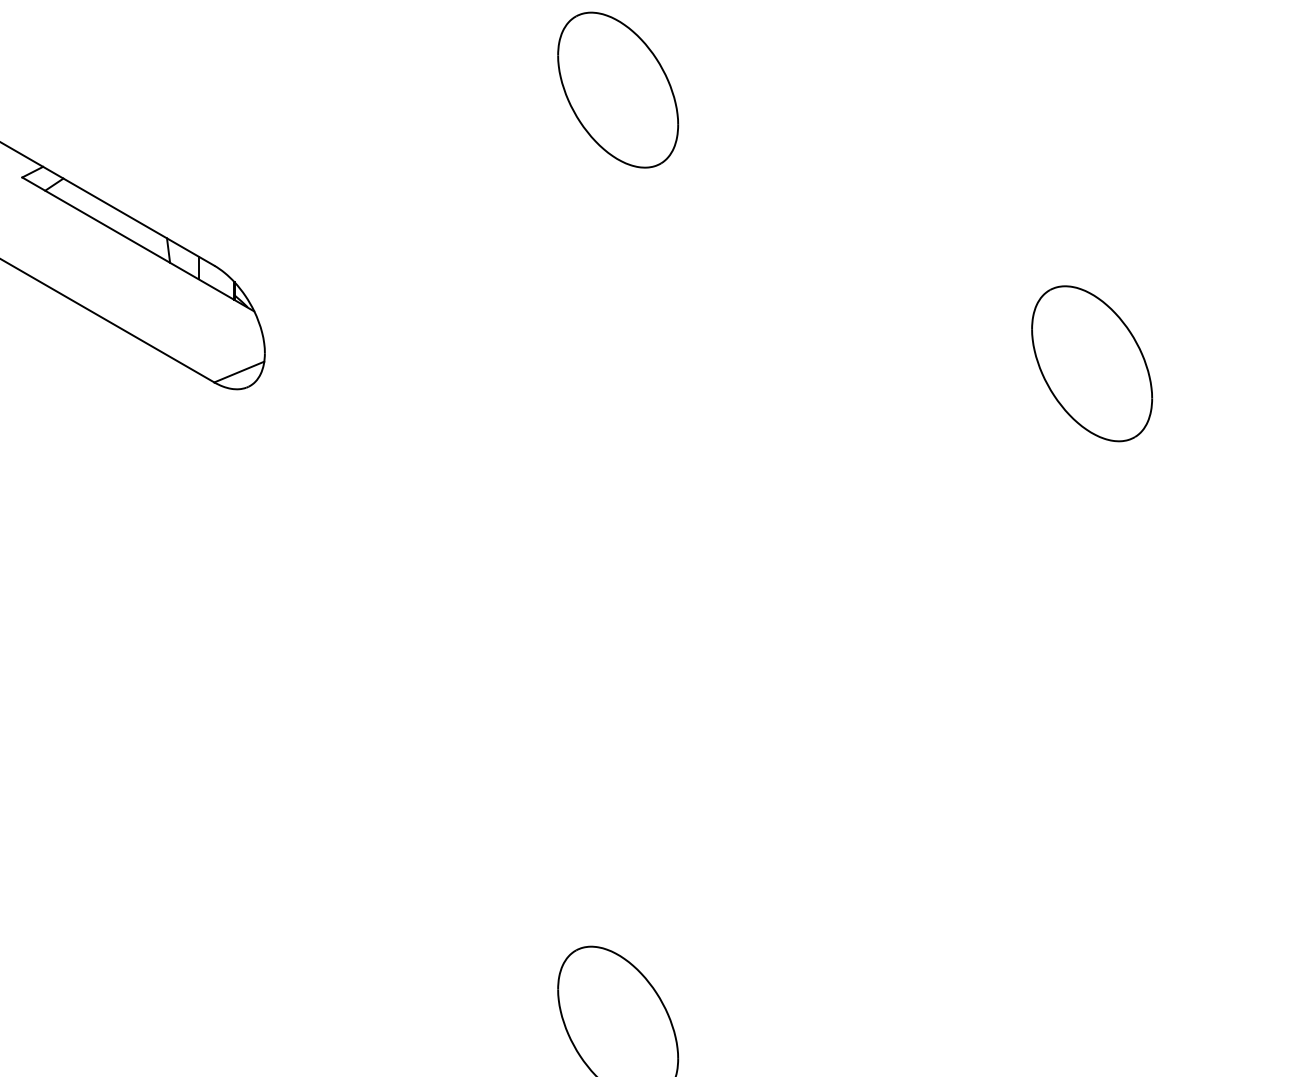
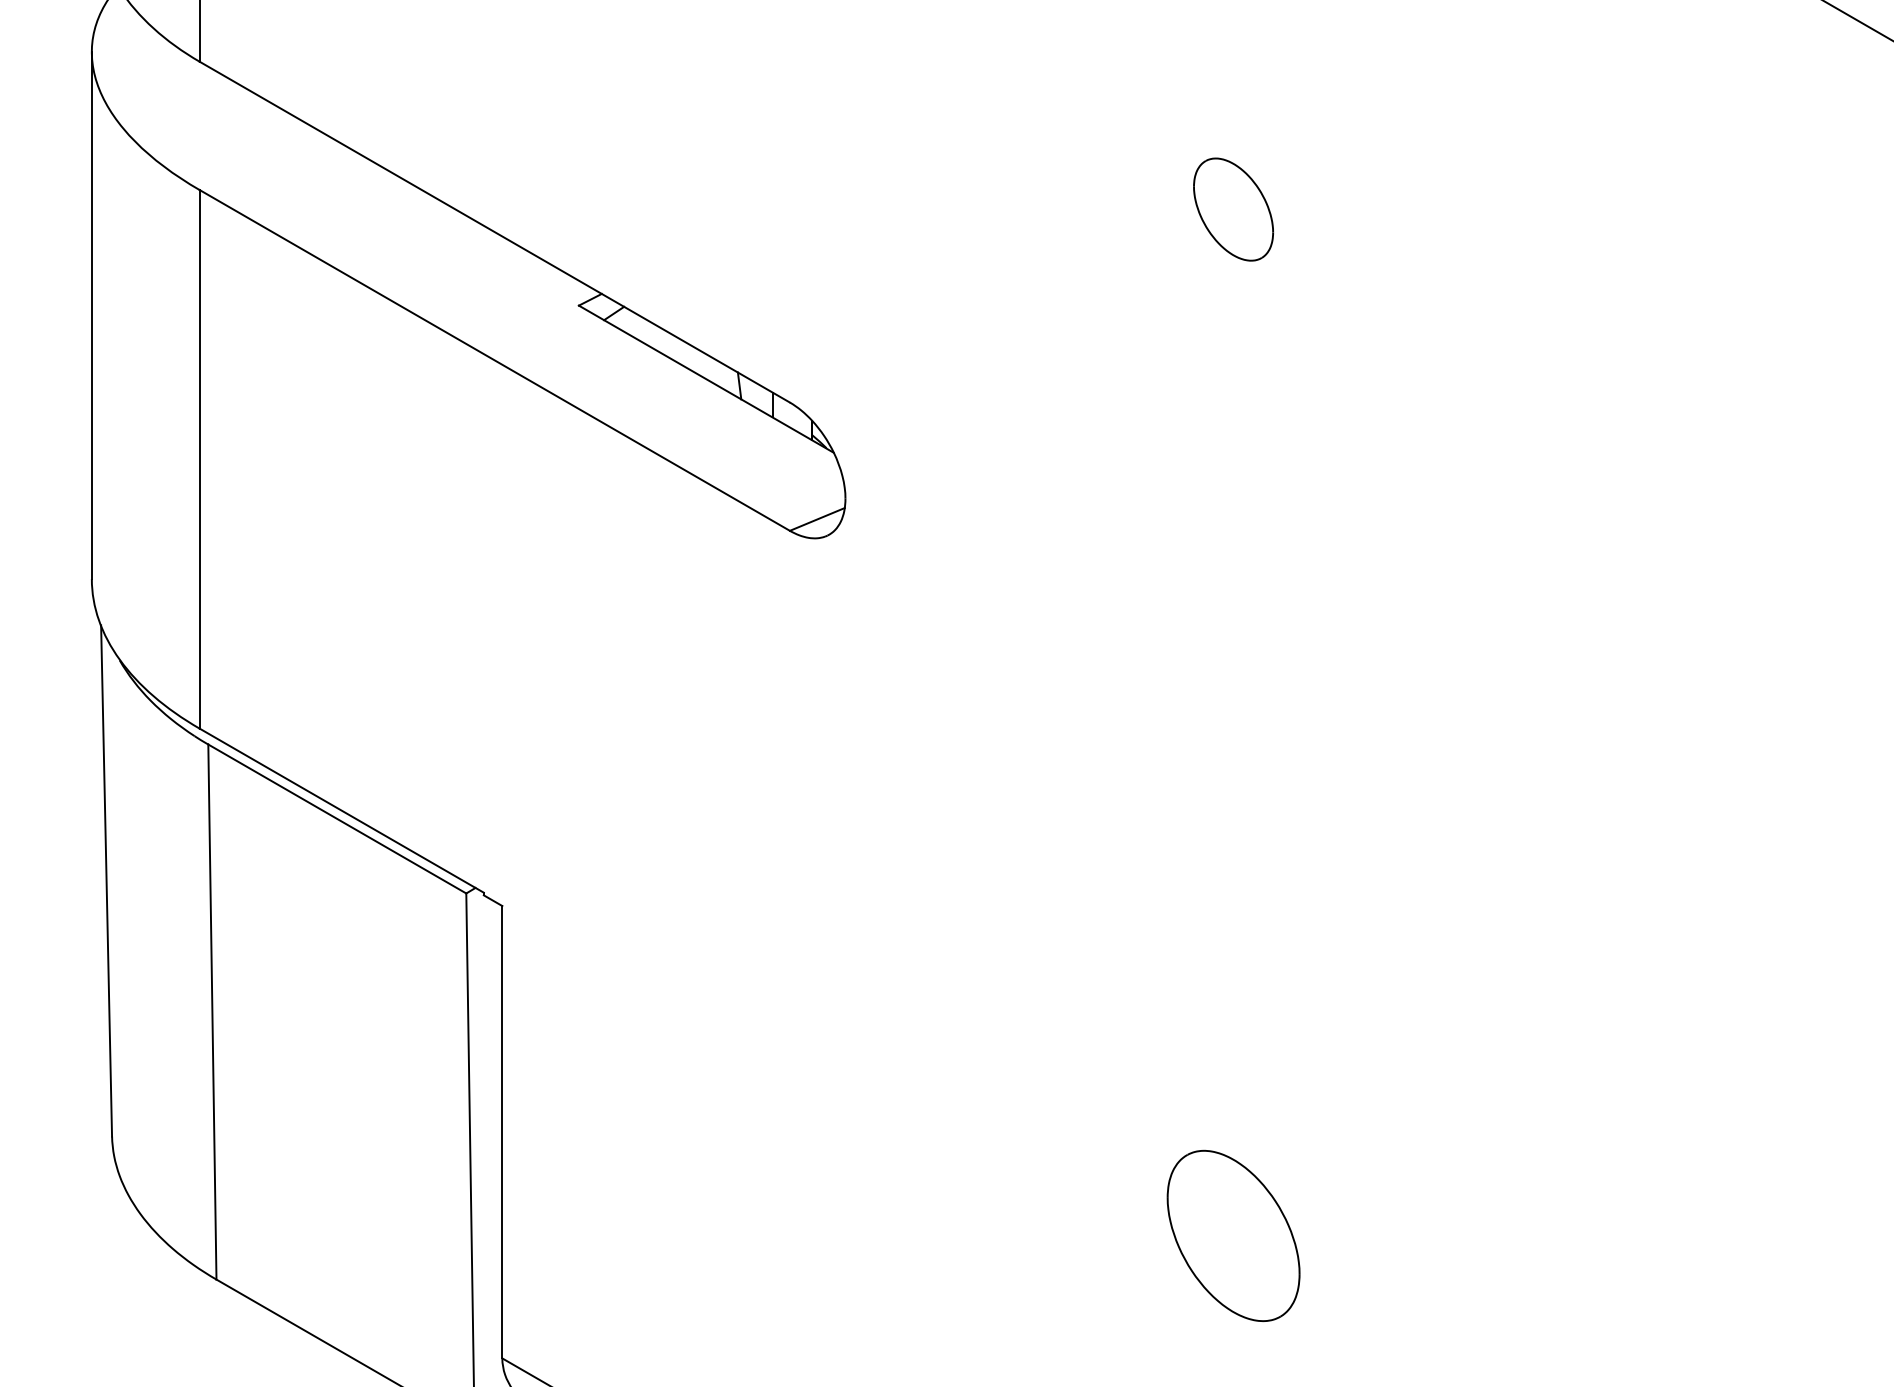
part: (618, 89) -> (1233, 209), size x0.6
part: (1092, 363) -> (1754, 510), removed

